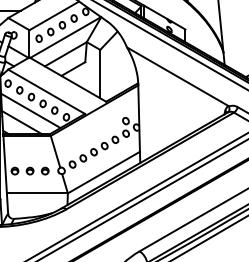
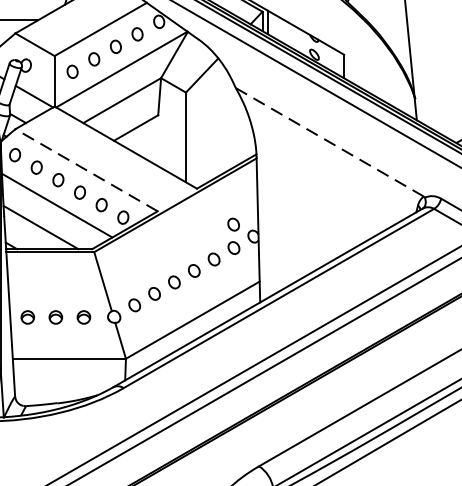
line: (177, 76) -> (329, 141), solid -> dashed
line: (46, 91) -> (86, 169), solid -> dashed

